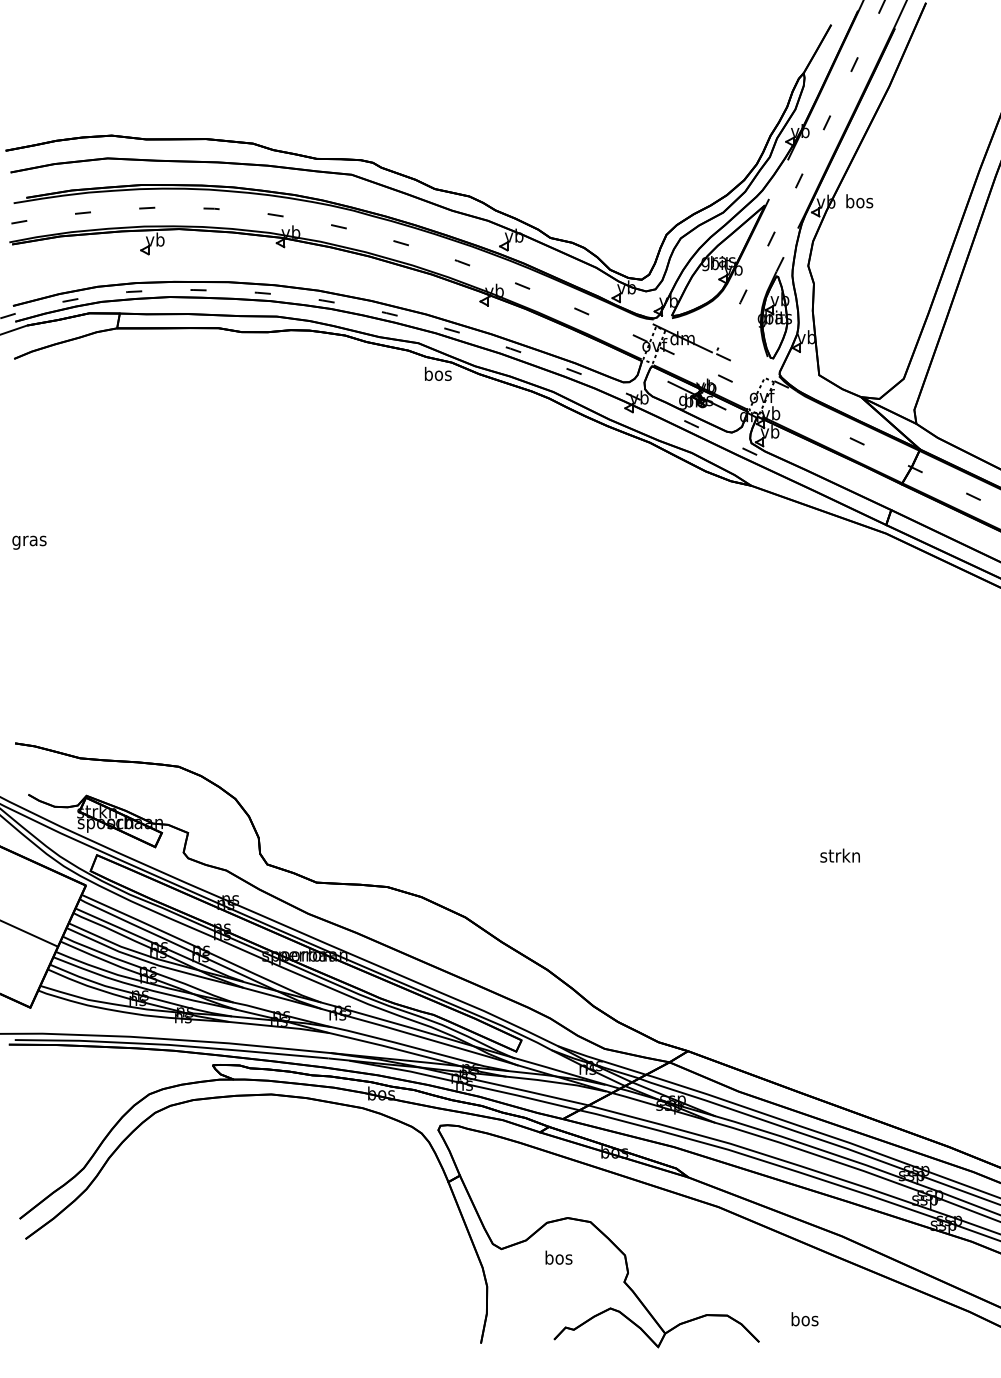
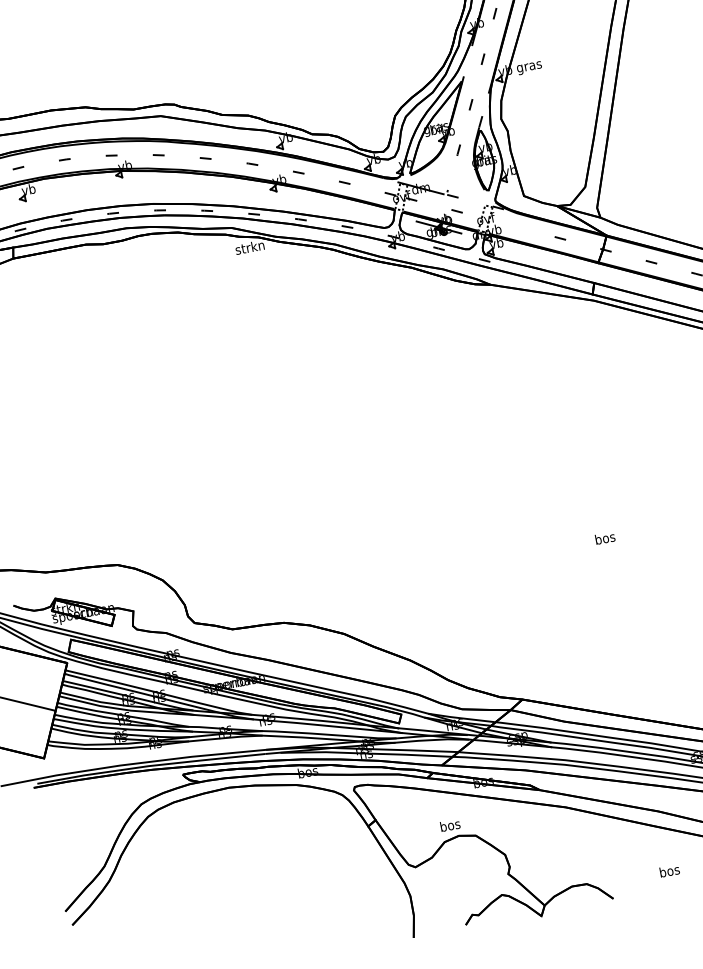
text: (859, 202) -> (529, 66), bos -> gras
text: (437, 373) -> (249, 247), bos -> strkn
text: (839, 855) -> (604, 538), strkn -> bos
text: (558, 1257) -> (449, 825), moved
text: (804, 1319) -> (669, 871), moved

